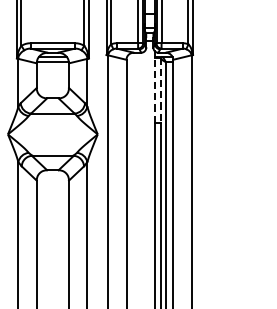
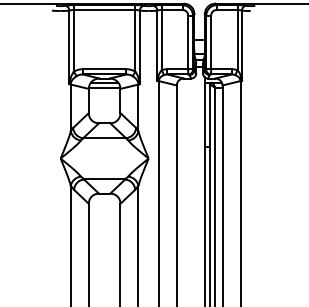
line: (154, 90) -> (204, 115), dashed -> solid
line: (160, 90) -> (210, 115), dashed -> solid

